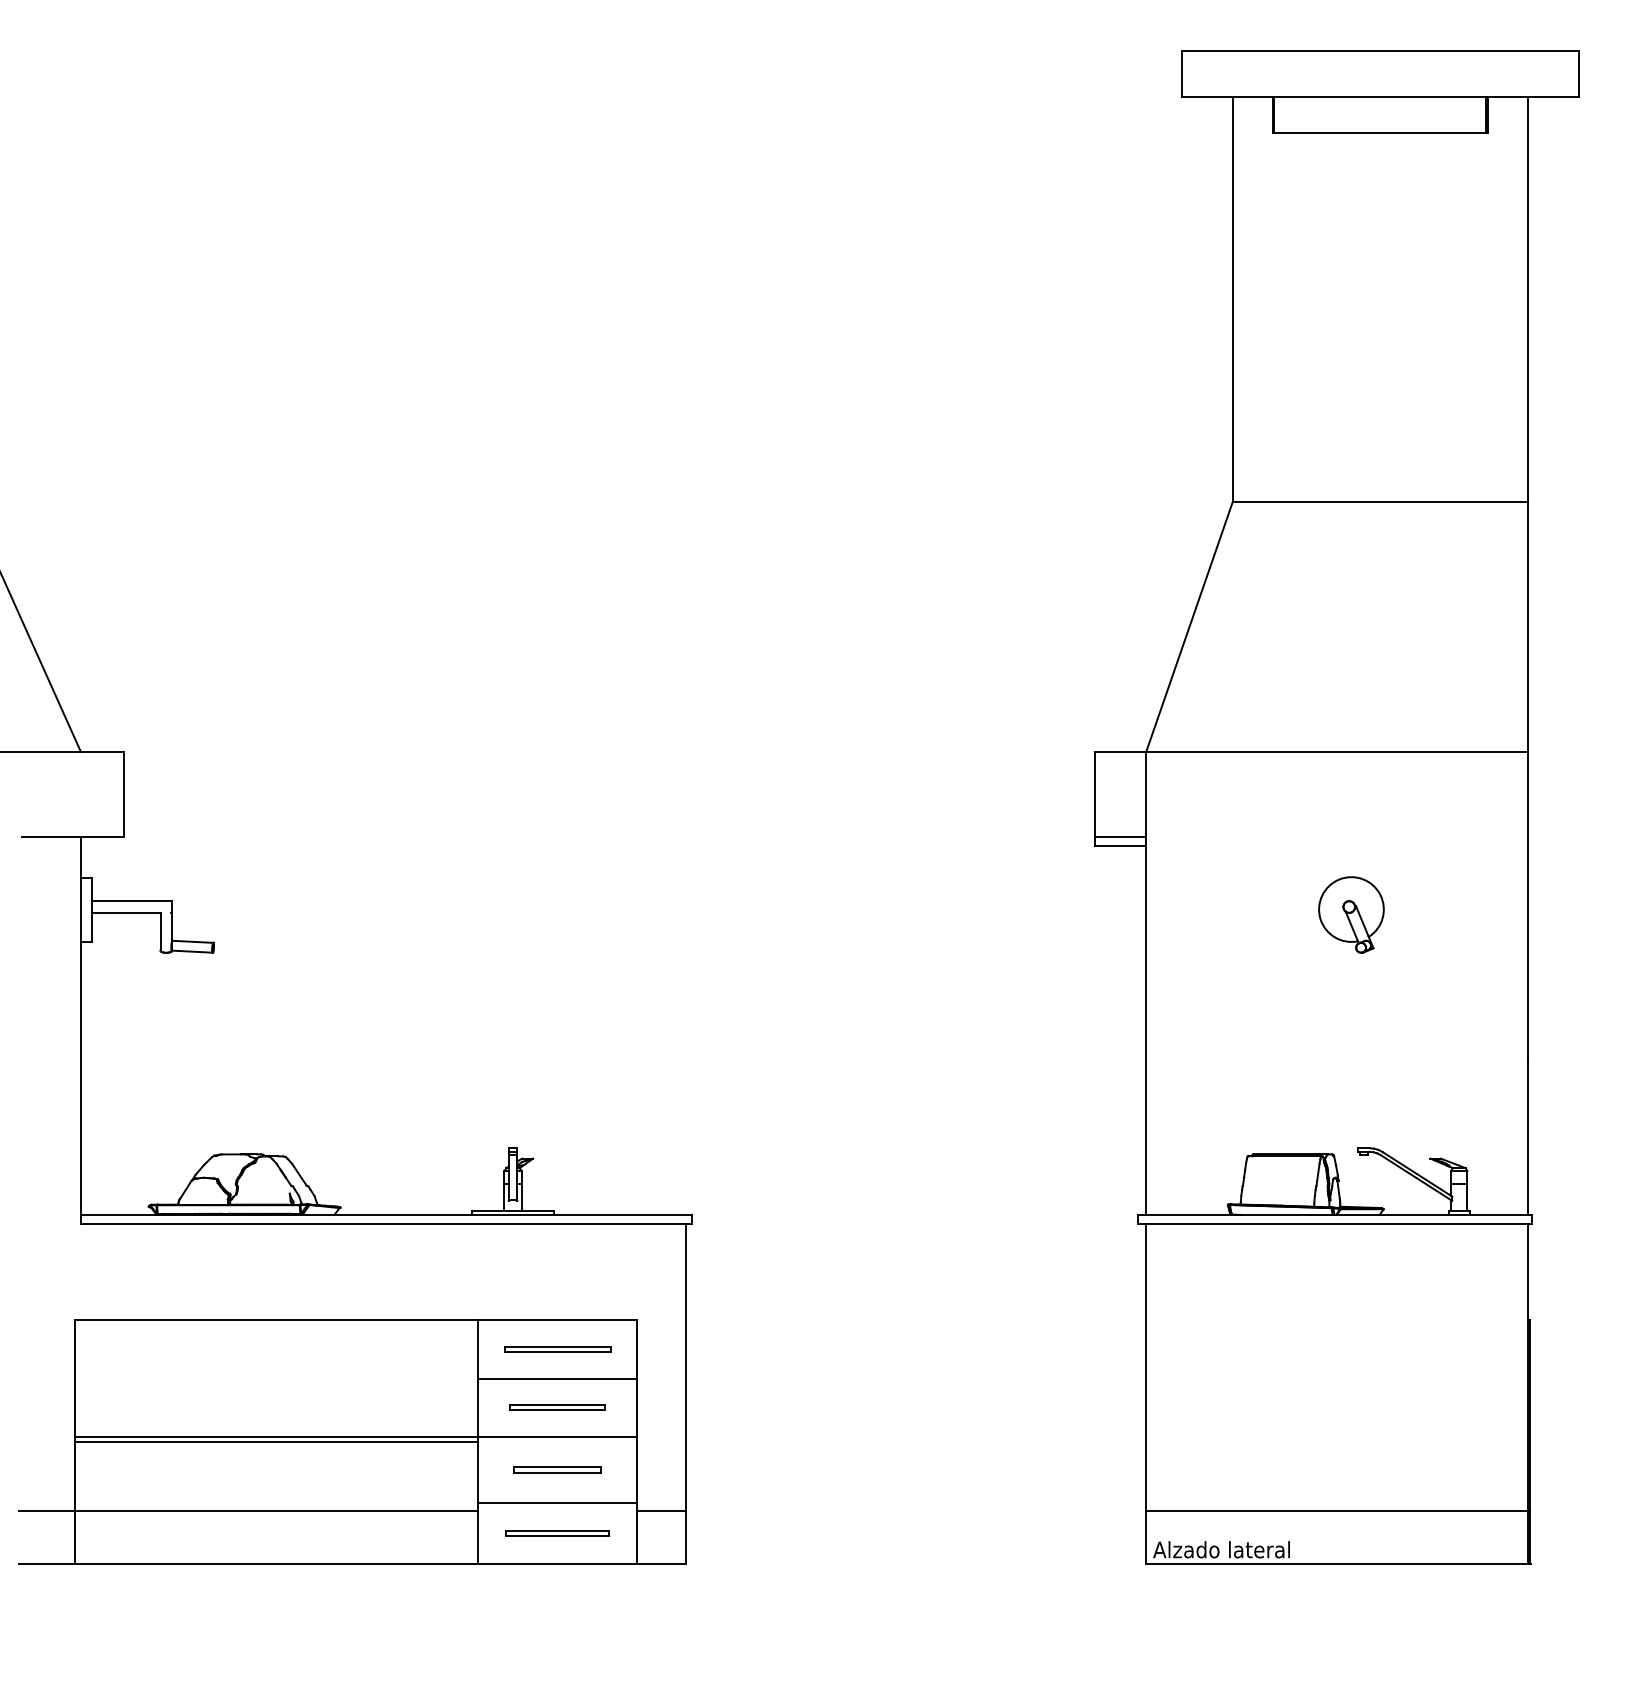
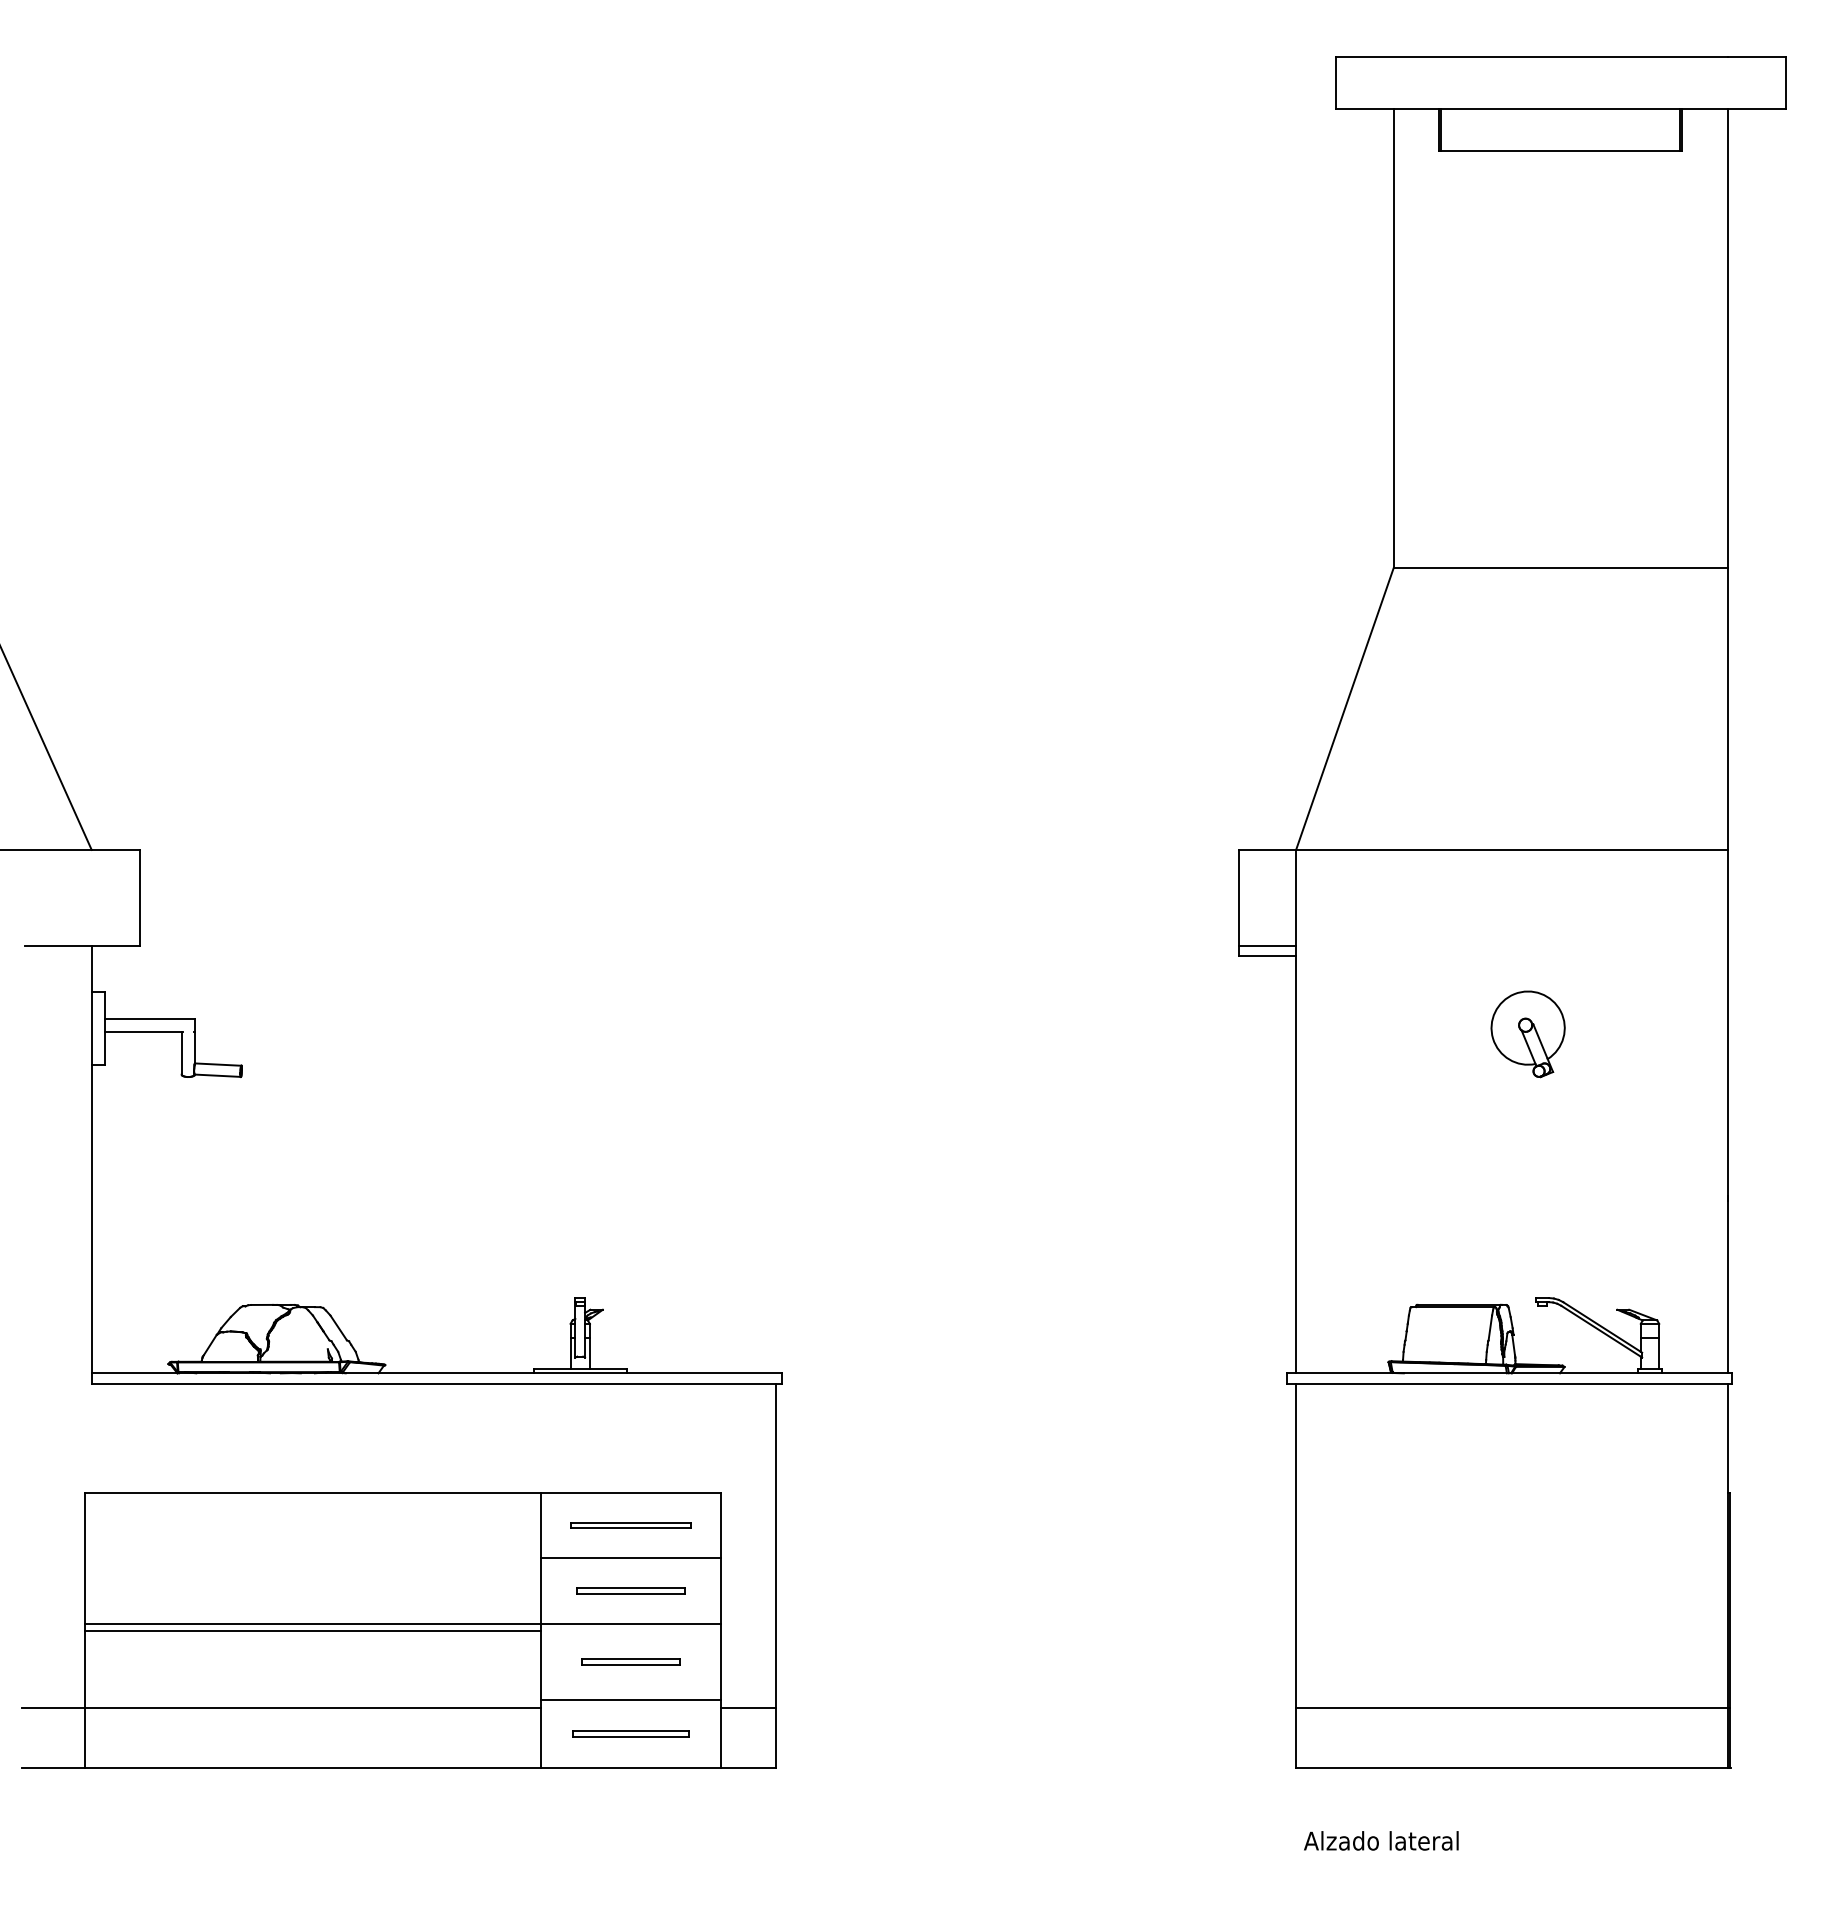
text: (1221, 1549) -> (1381, 1840), moved

